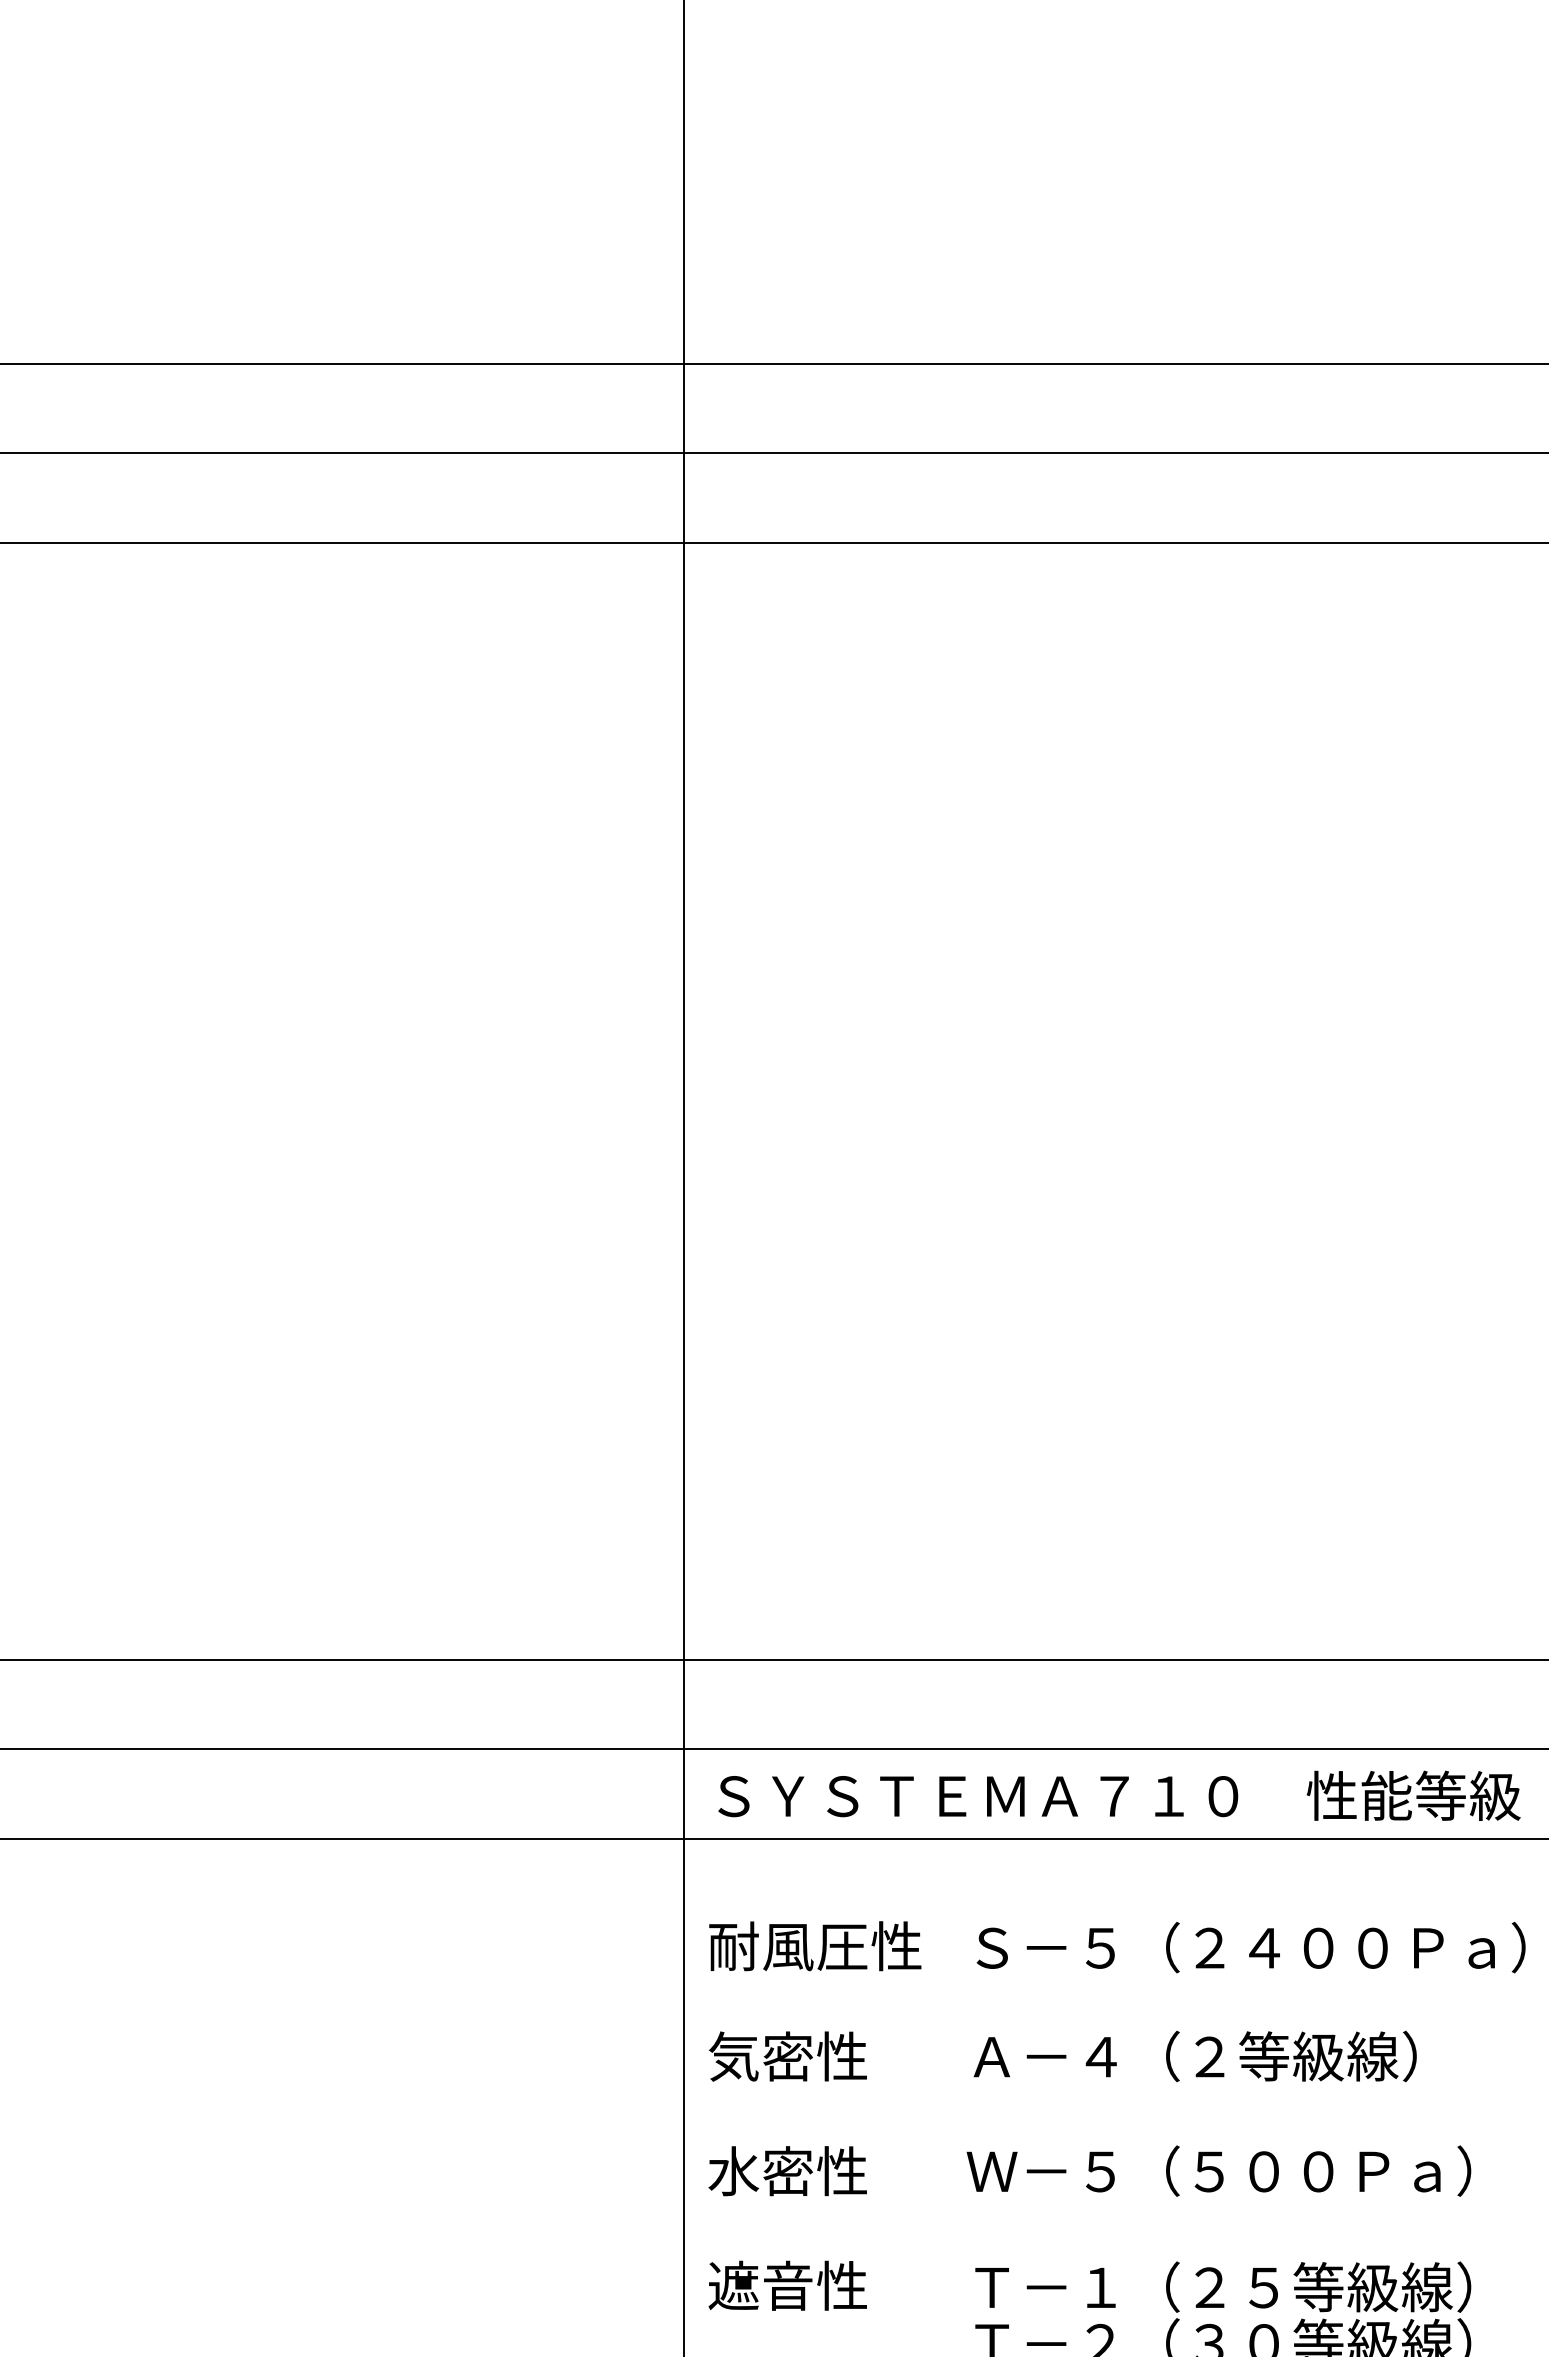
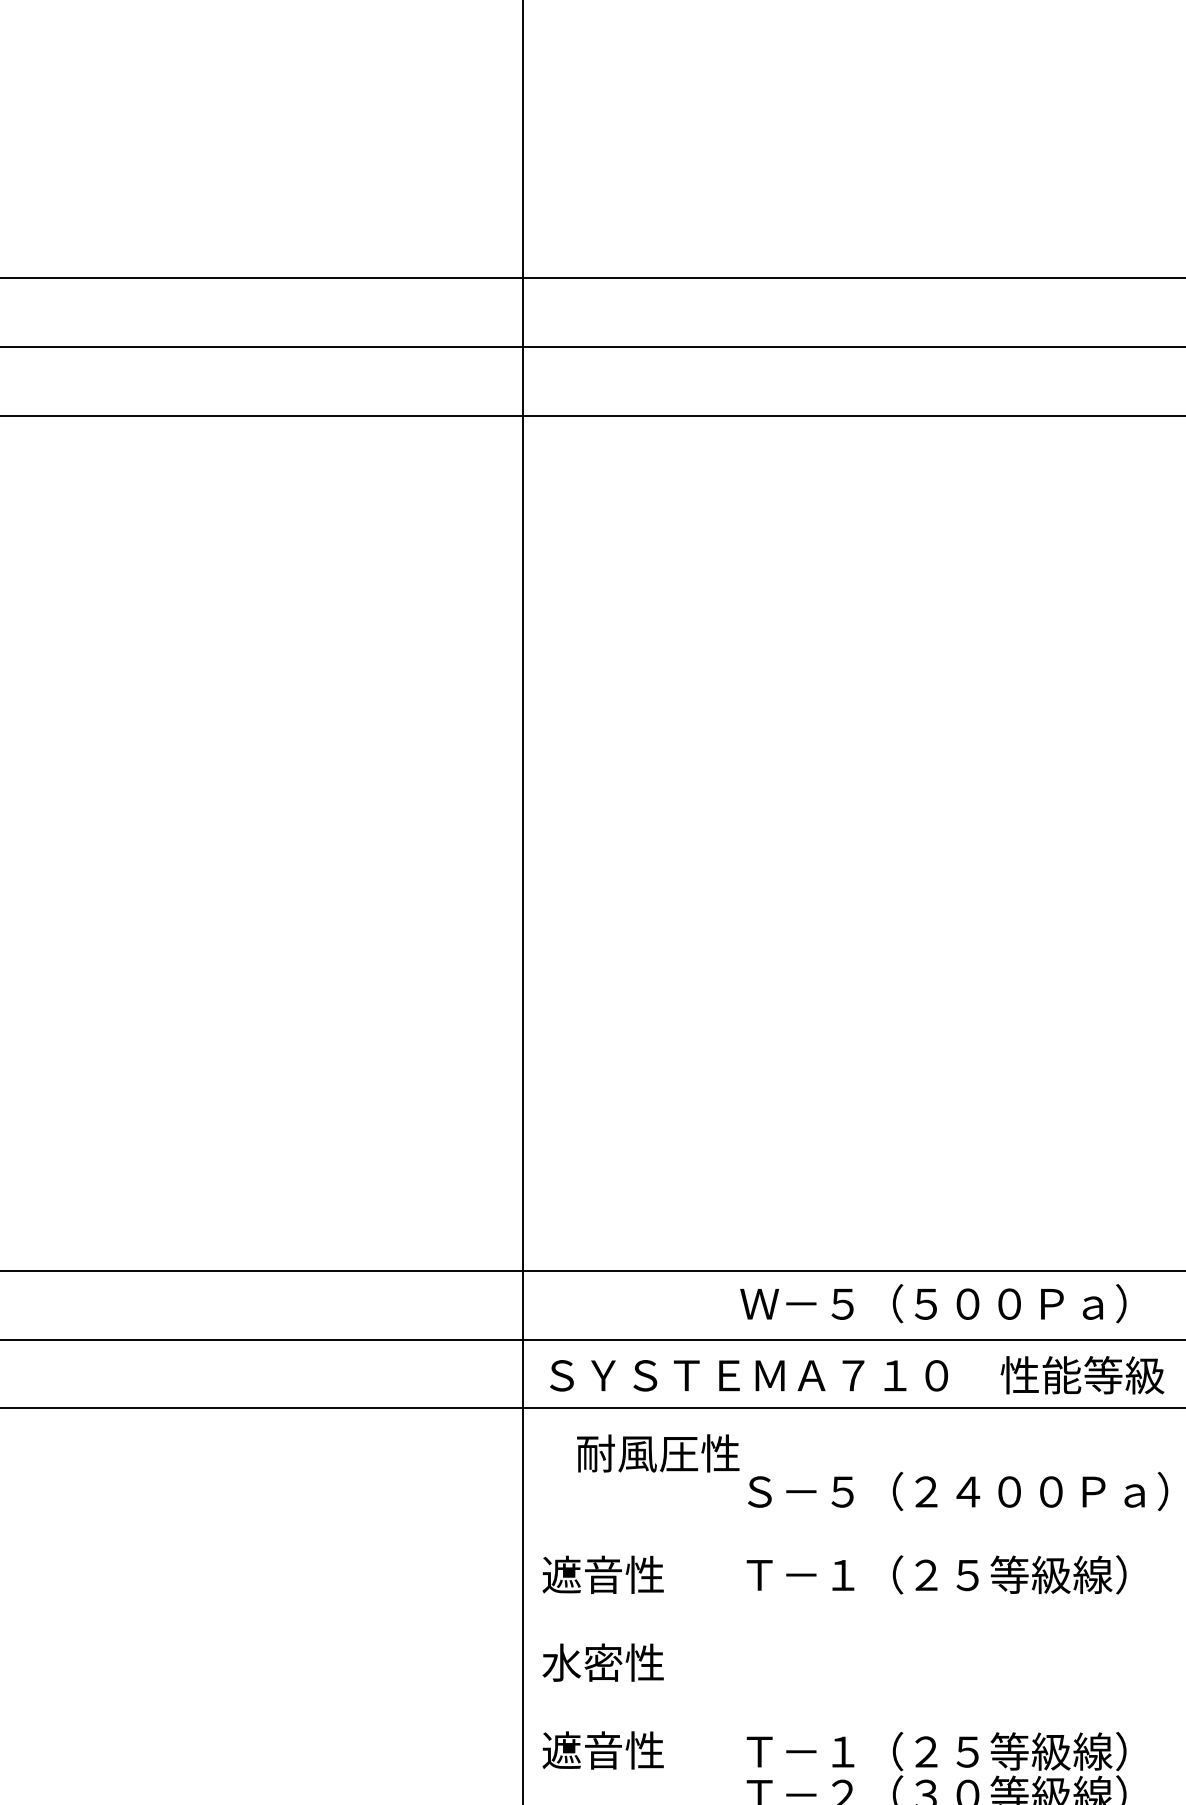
text: (815, 1946) -> (658, 1453), moved
text: (760, 2055) -> (582, 1574), 気密性 -> 遮音性
text: (1221, 2055) -> (935, 1574), Ａ－４（２等級線） -> Ｔ－１（２５等級線）
text: (1219, 2170) -> (933, 1303), moved

